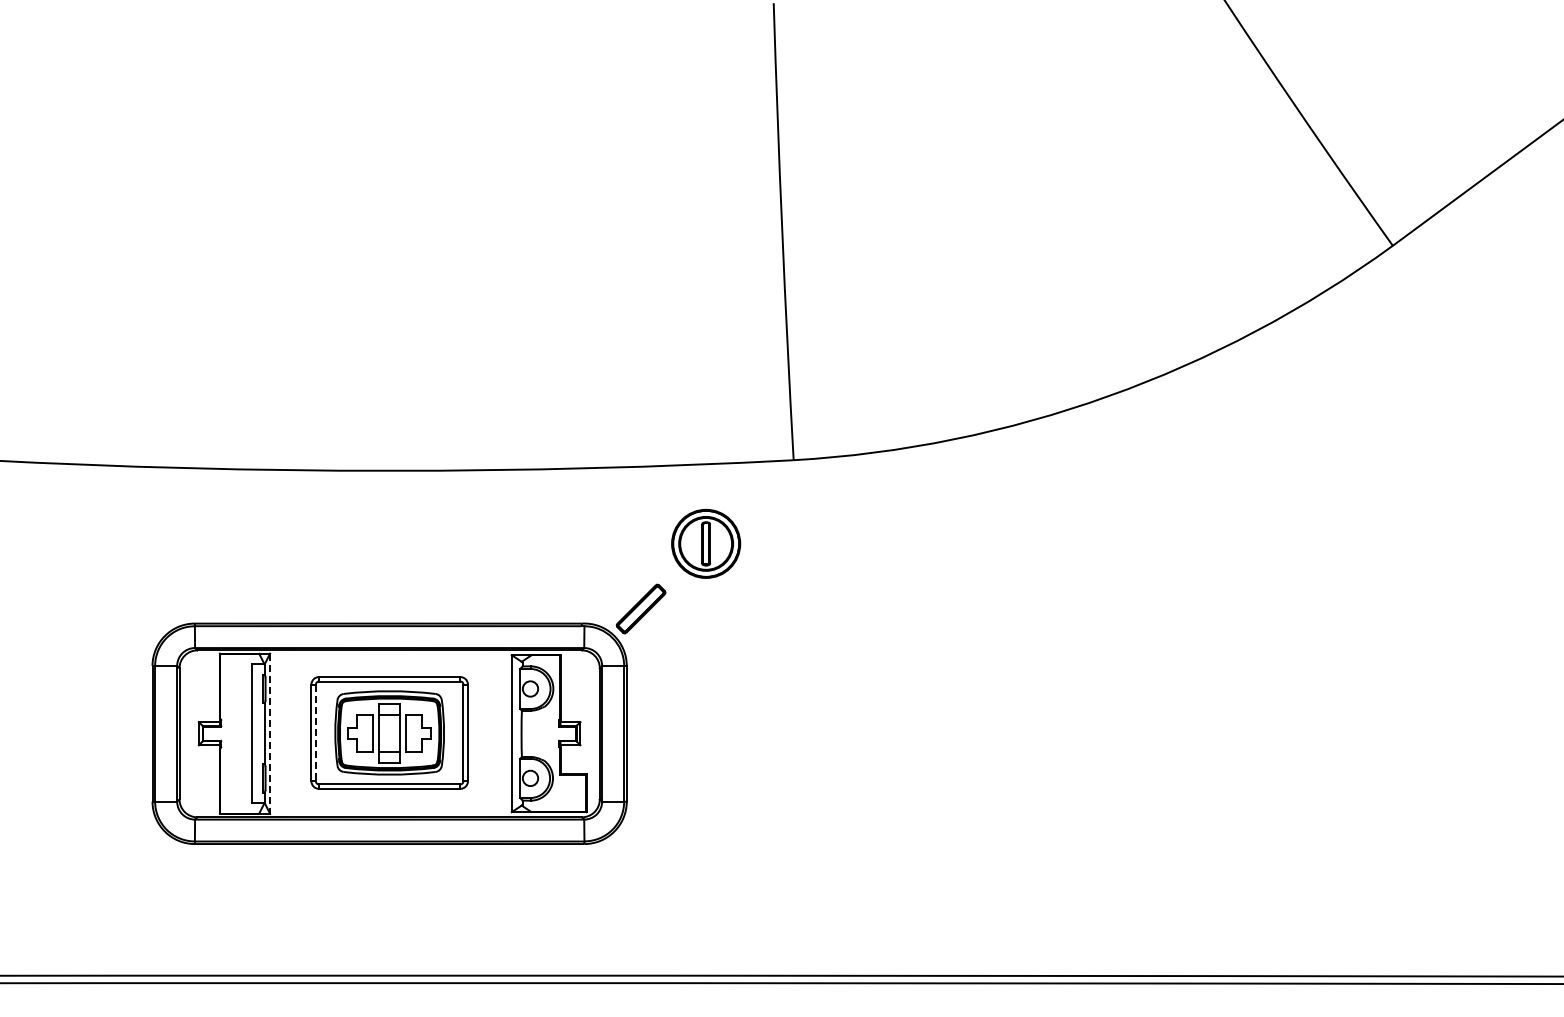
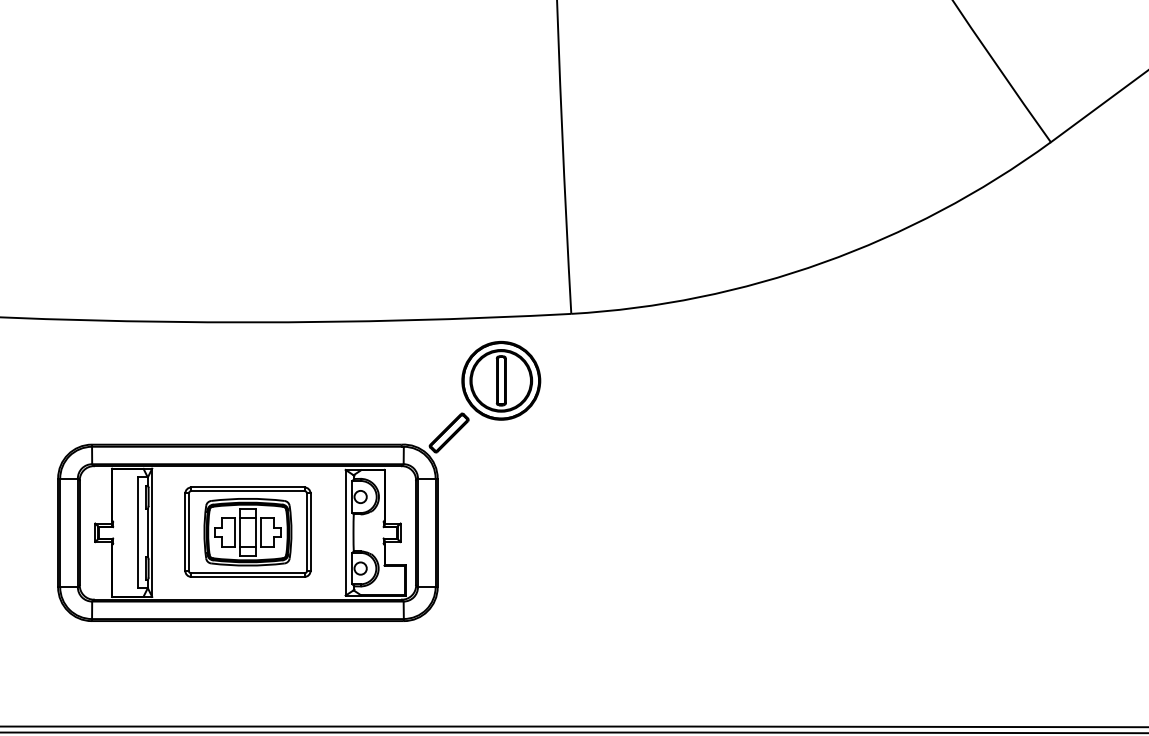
part: (705, 543) -> (500, 380), size x1.43
line: (315, 733) -> (188, 532), dashed -> solid
line: (270, 734) -> (152, 533), dashed -> solid

